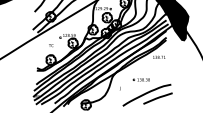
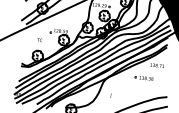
part: (140, 79) -> (142, 77), moved

